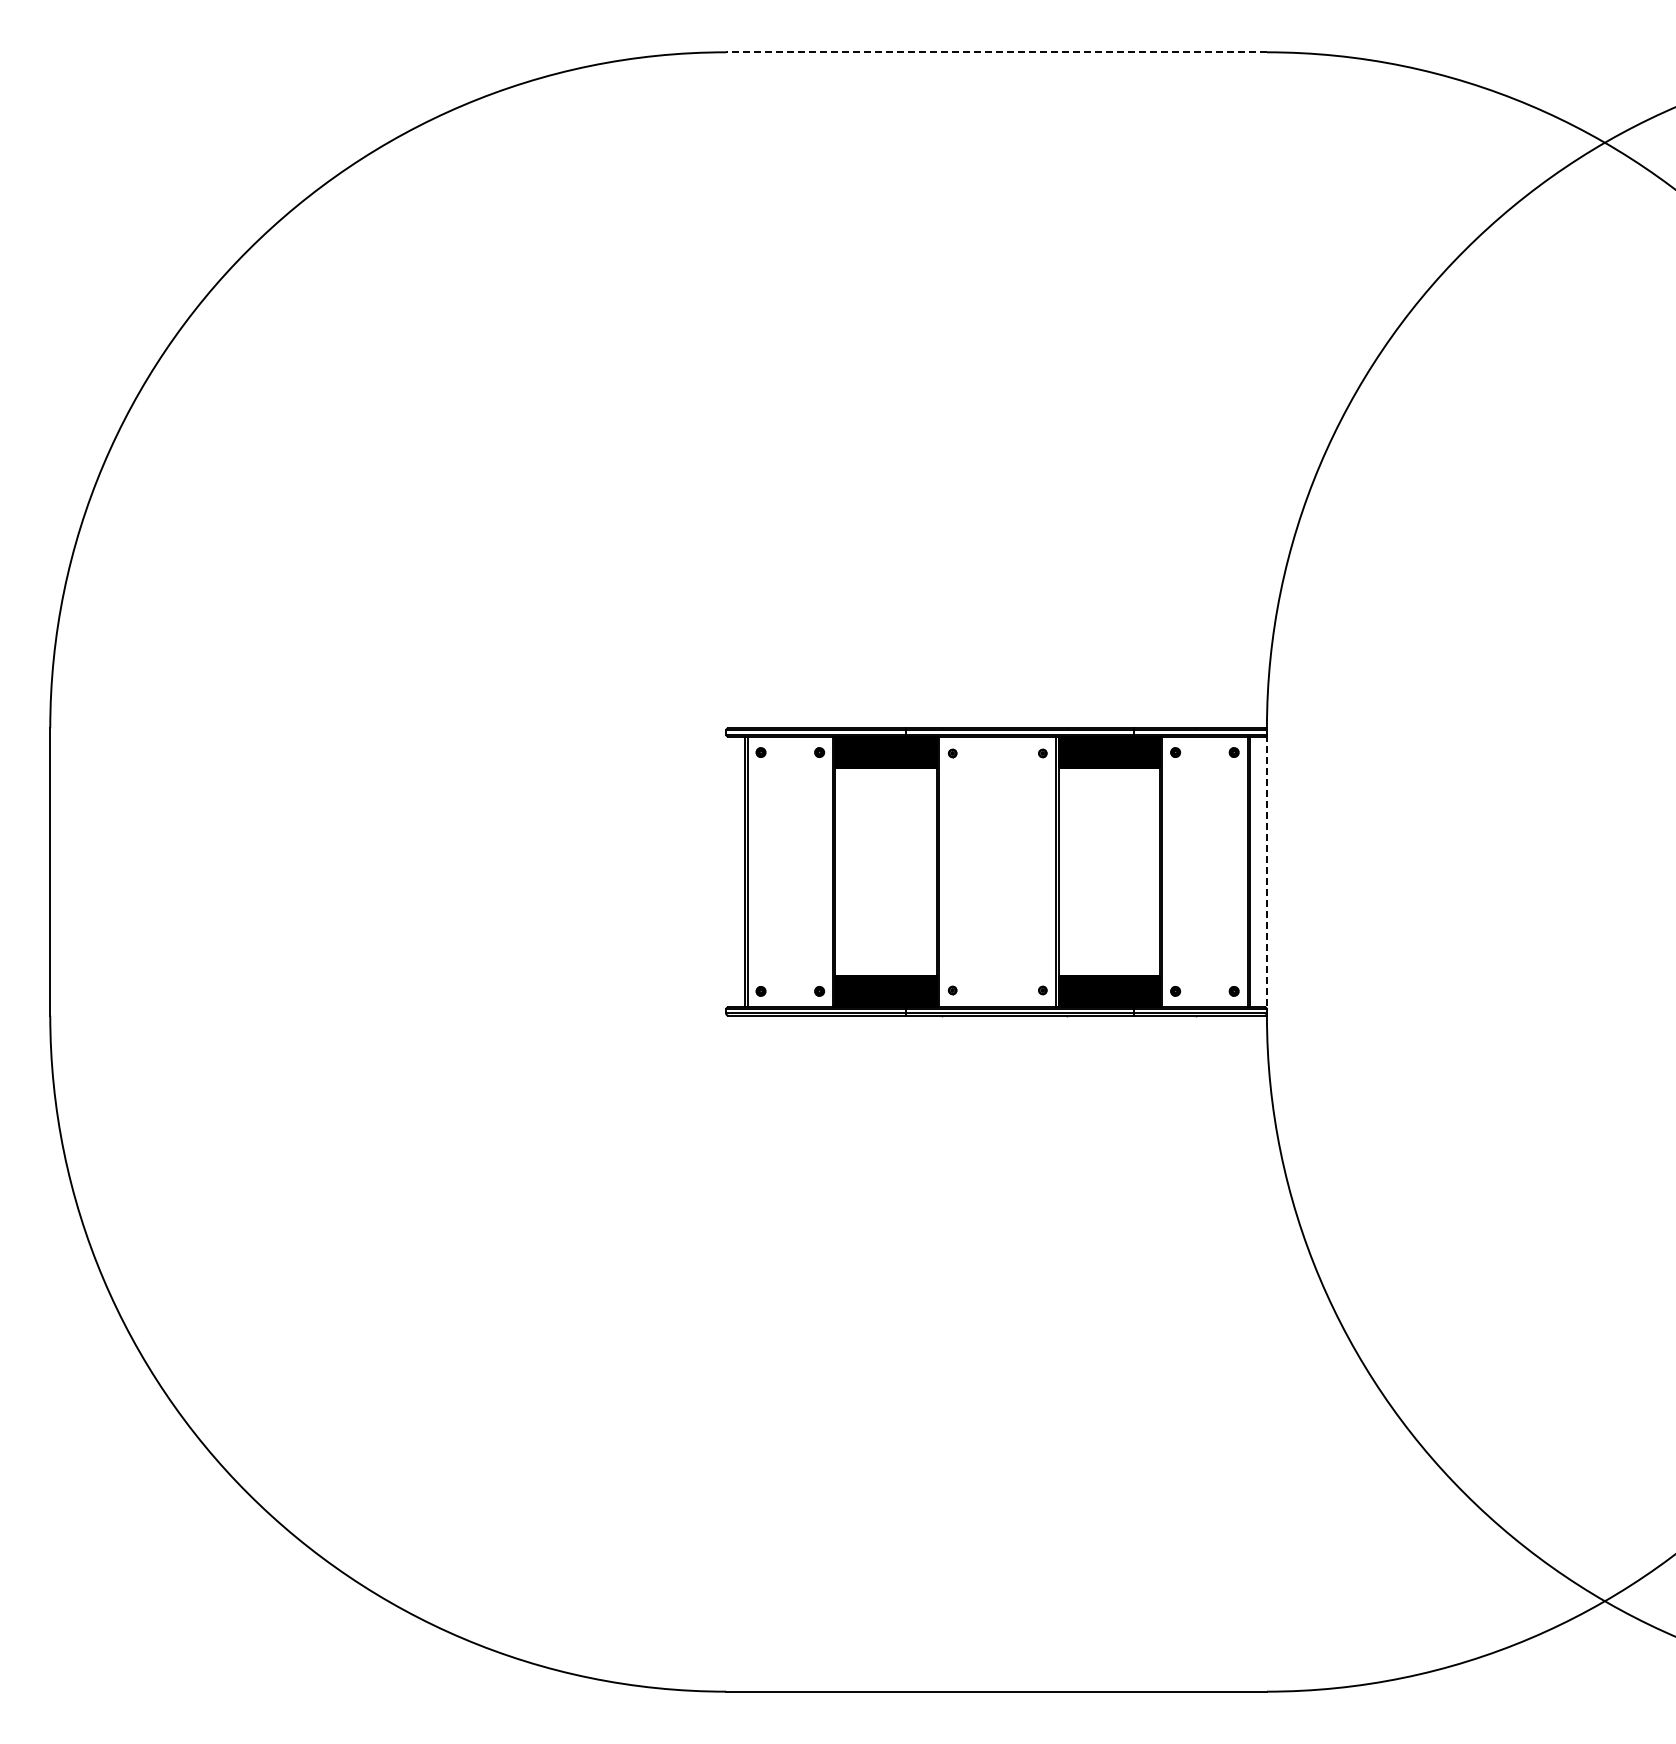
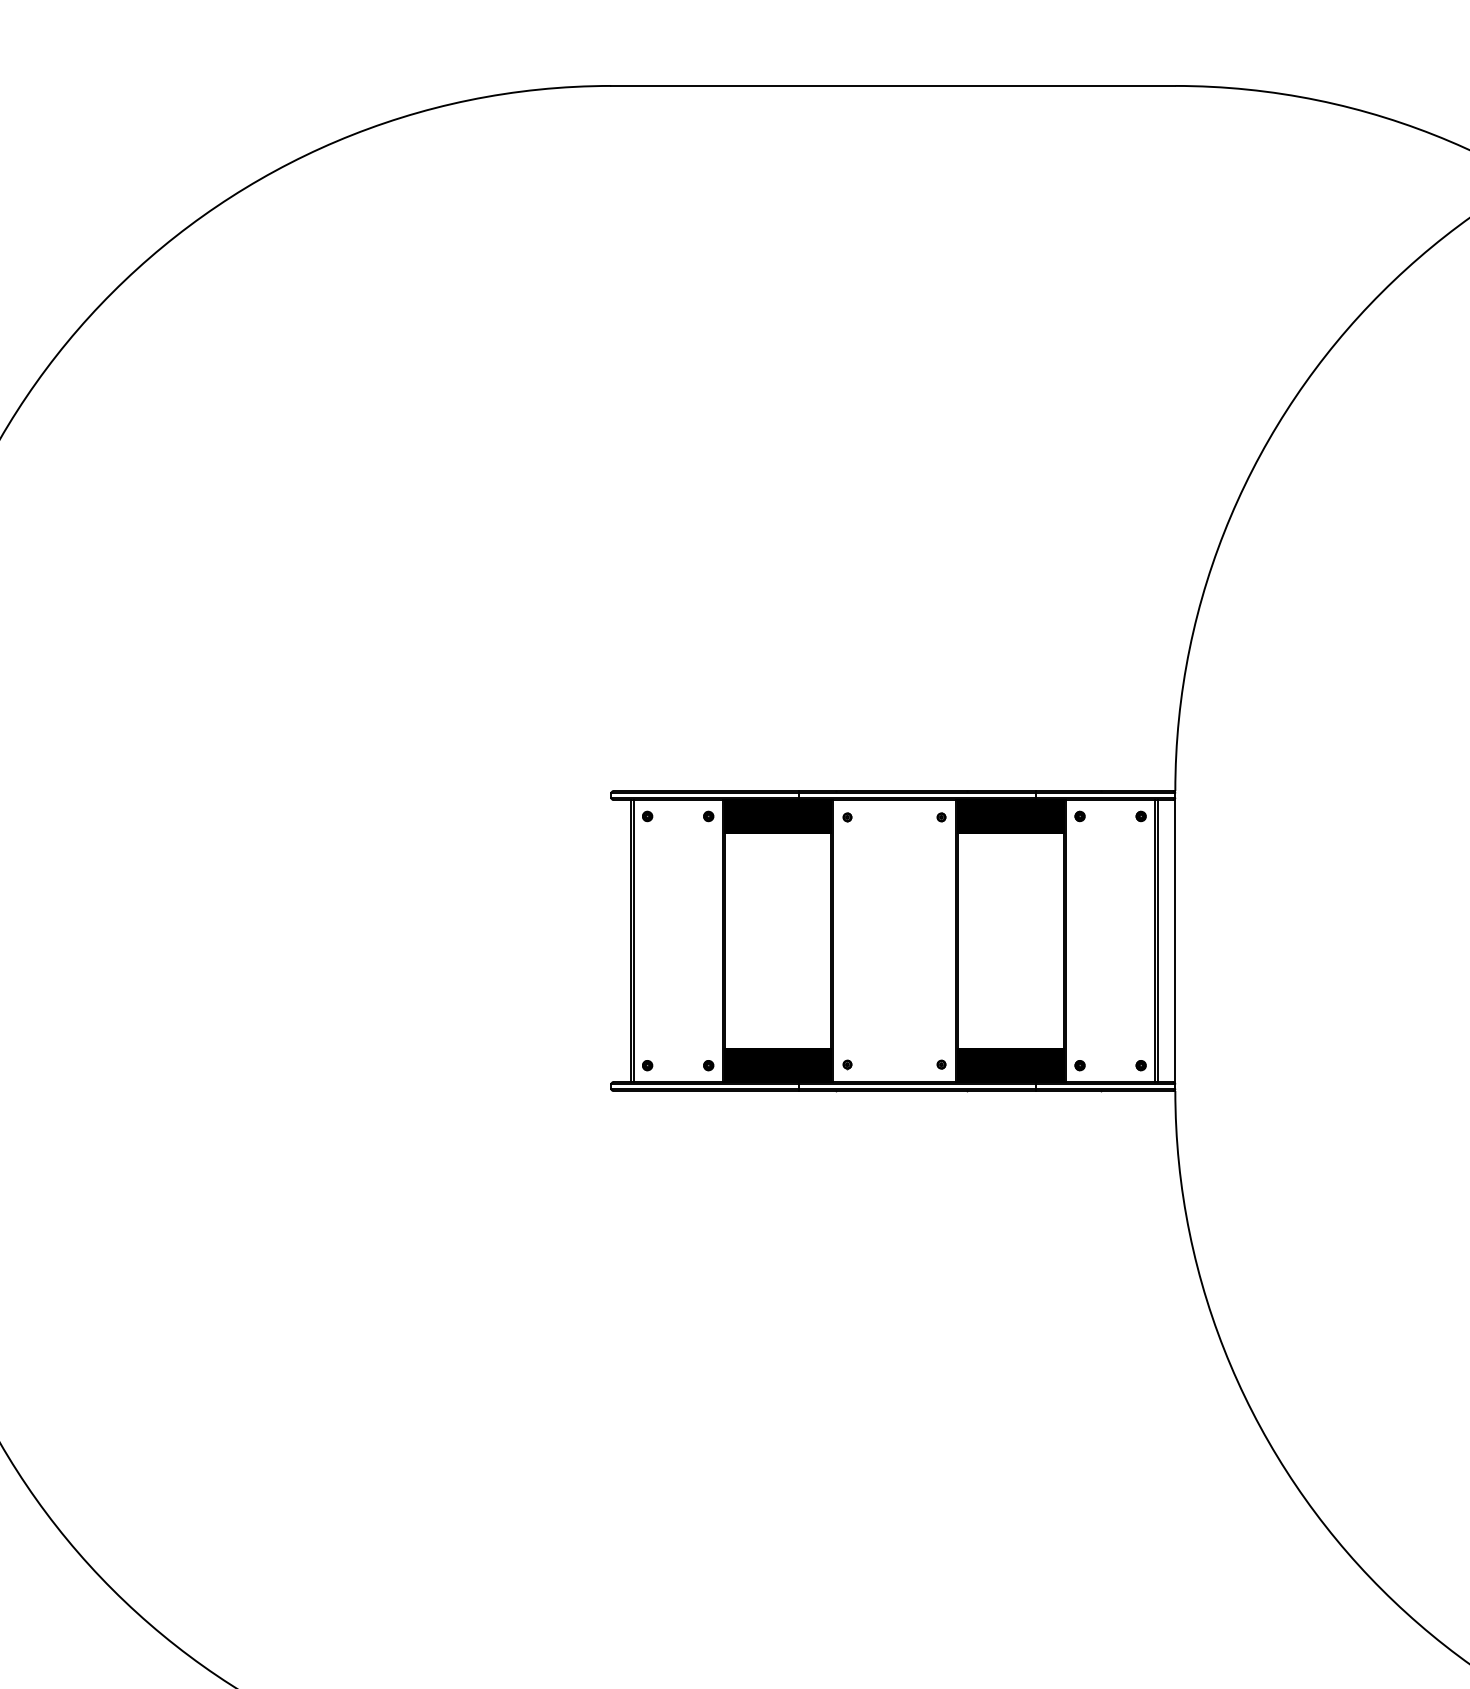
line: (996, 52) -> (893, 86), dashed -> solid
line: (1266, 872) -> (1174, 941), dashed -> solid

